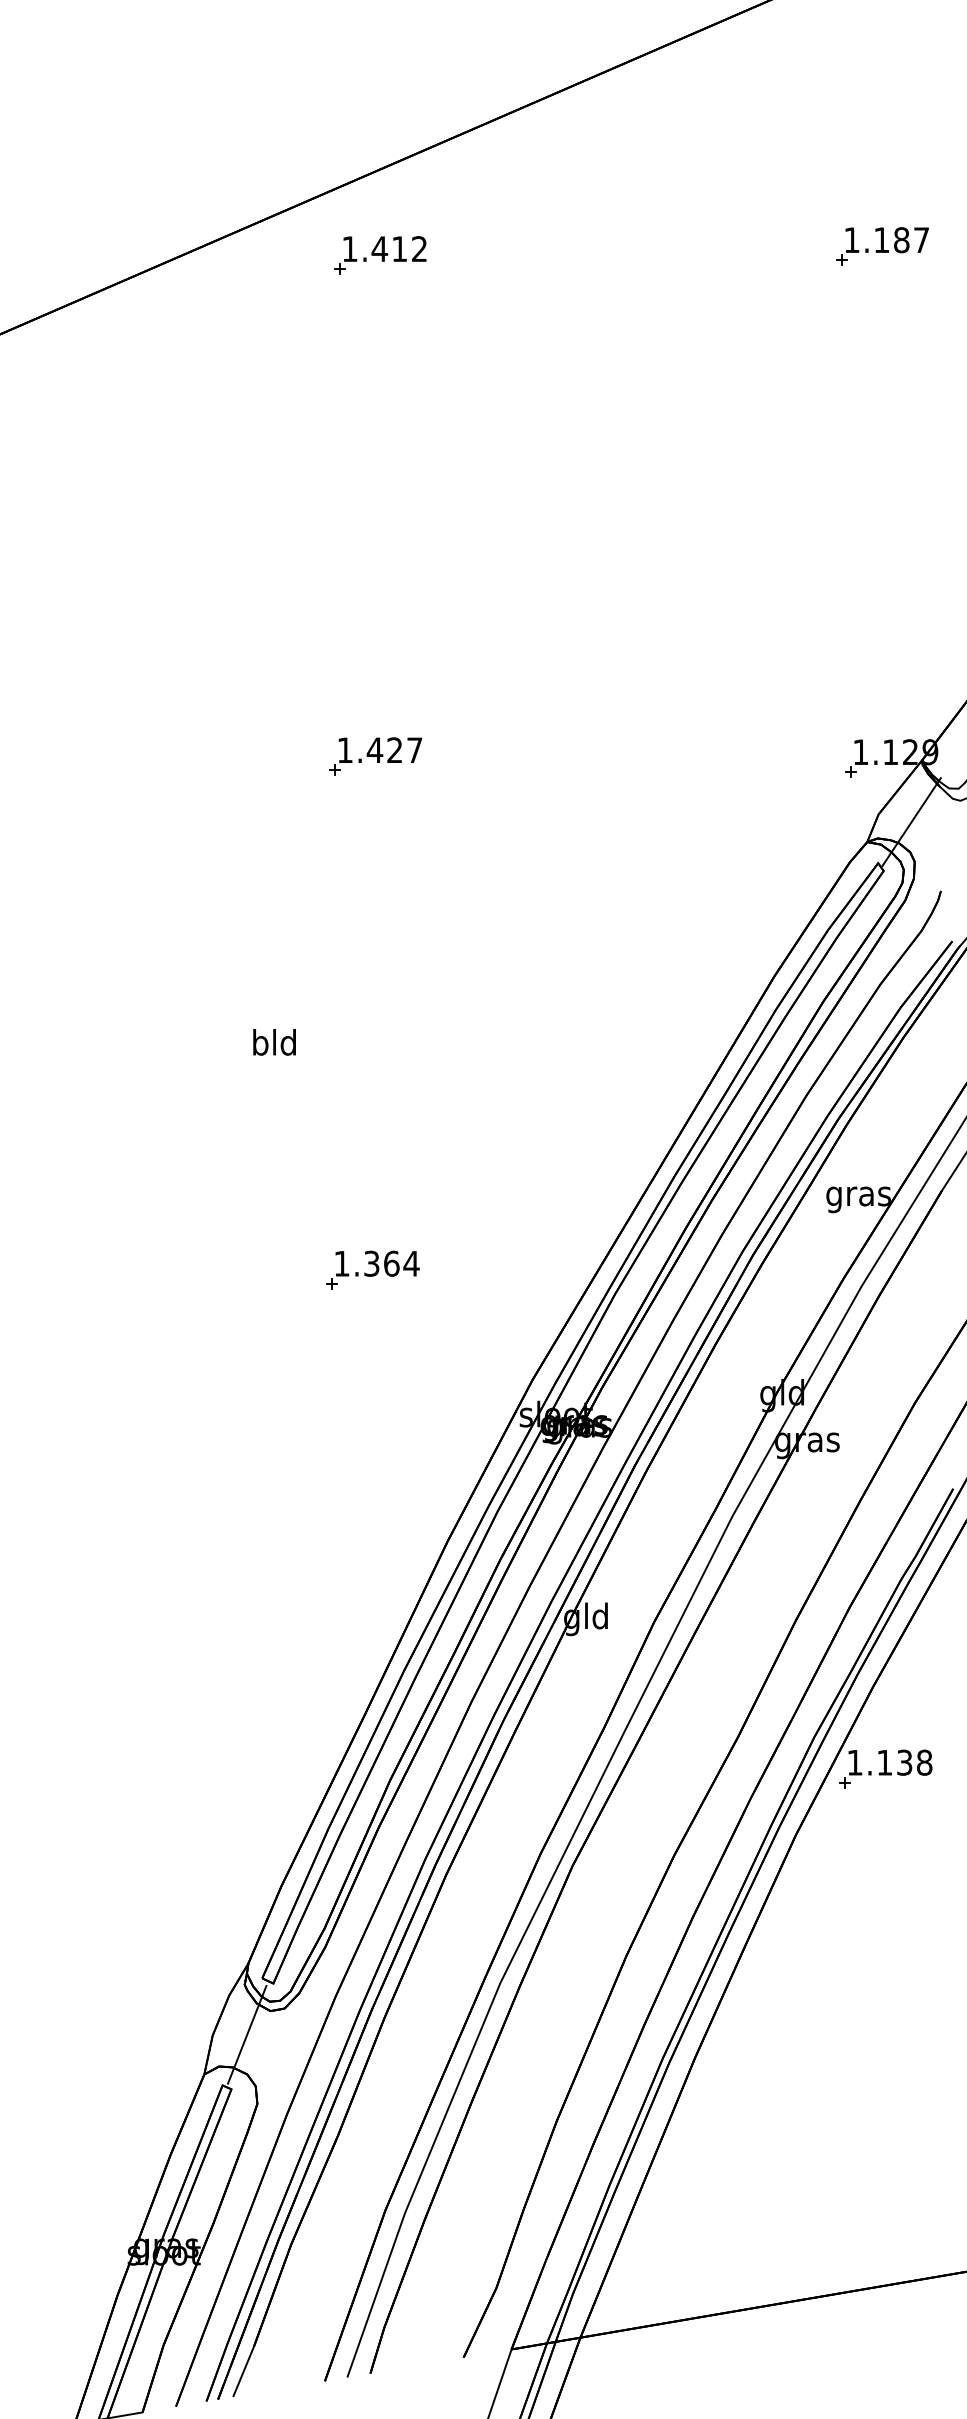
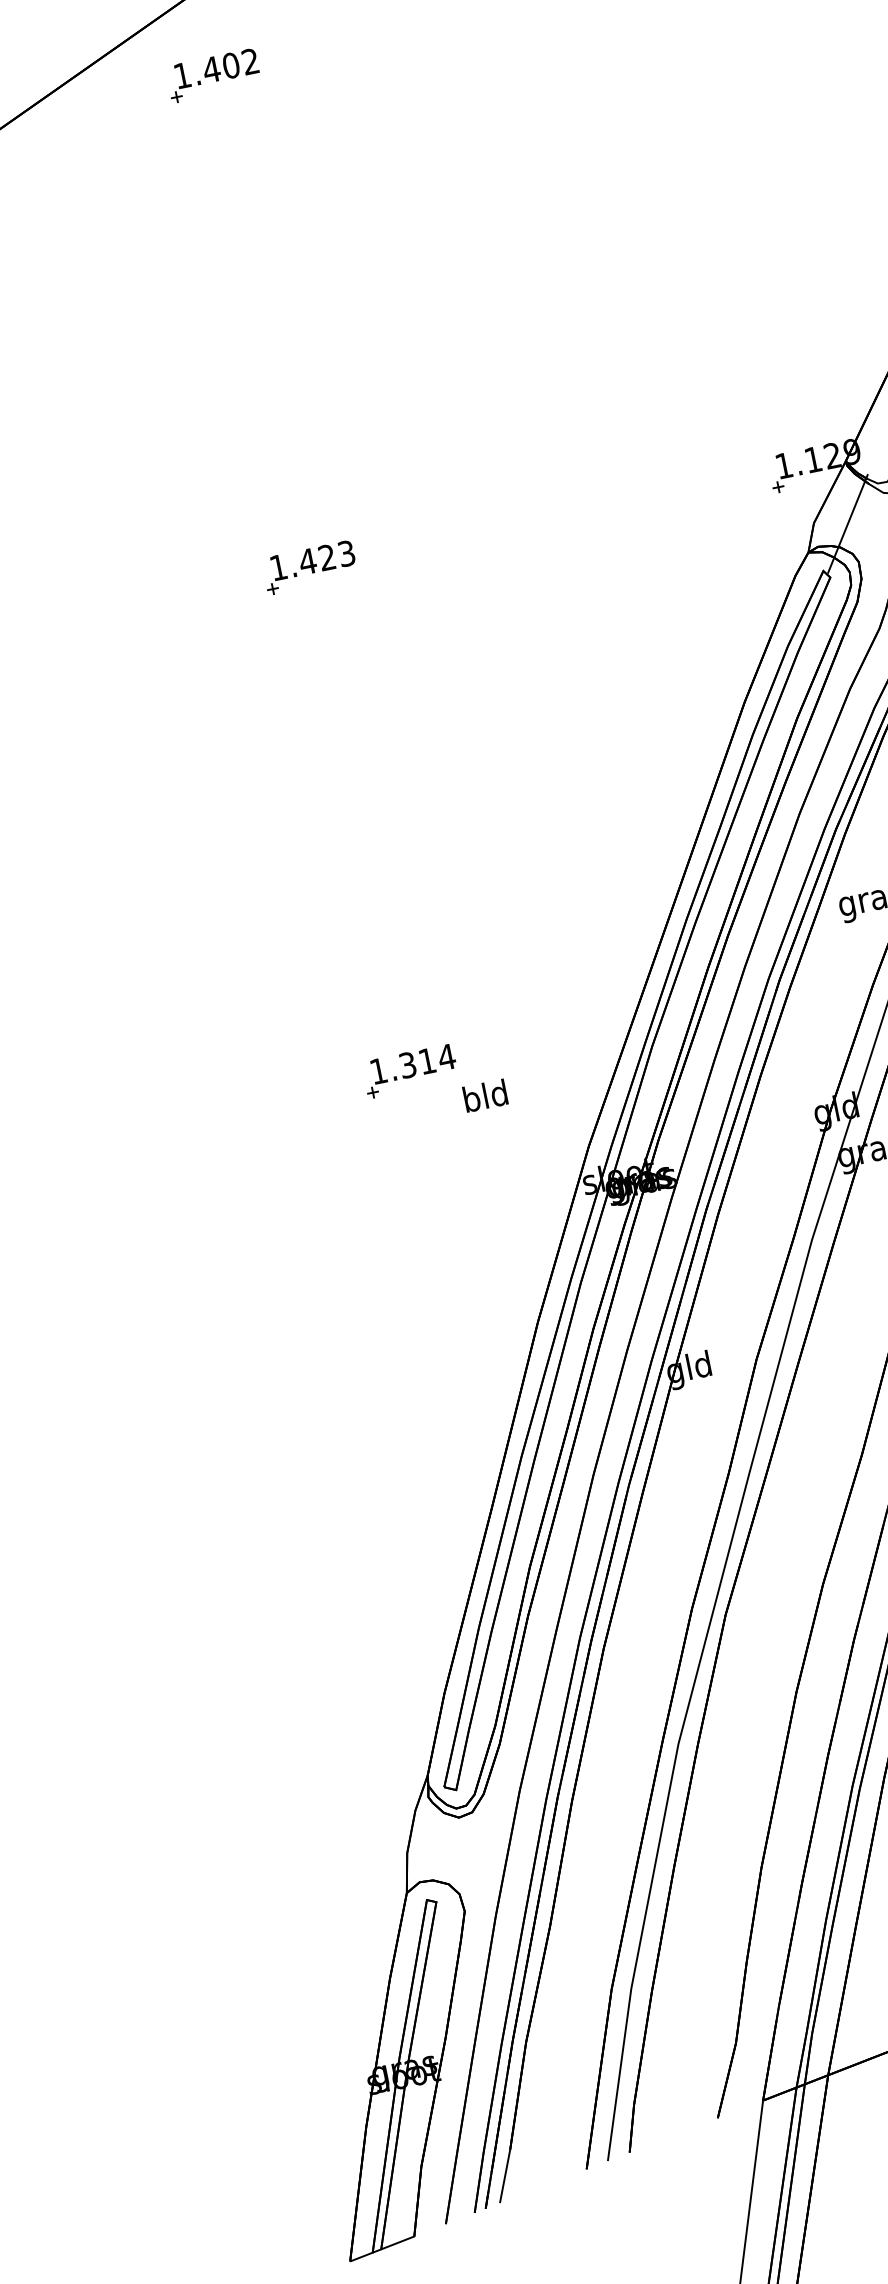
text: (399, 249) -> (231, 66), 1.412 -> 1.402
text: (414, 750) -> (346, 553), 1.427 -> 1.423
text: (274, 1042) -> (485, 1095), moved
text: (391, 1263) -> (427, 1060), 1.364 -> 1.314
line: (247, 2034) -> (441, 1845), removed

